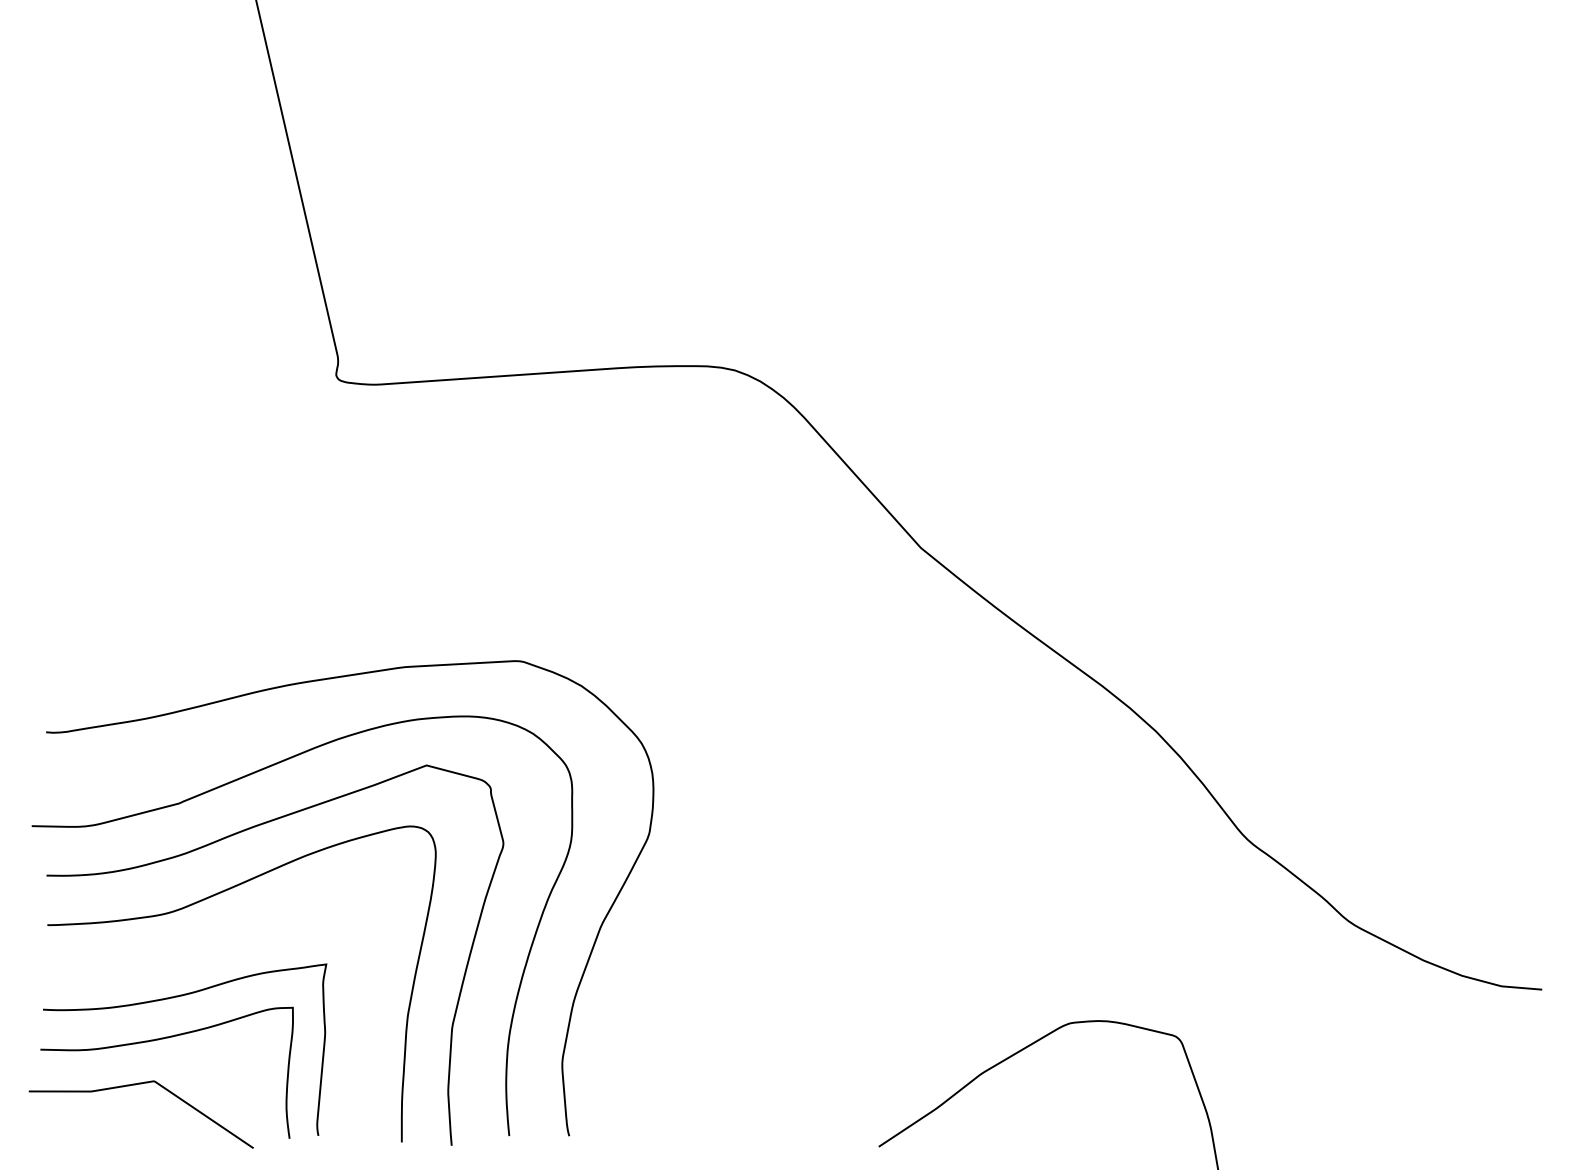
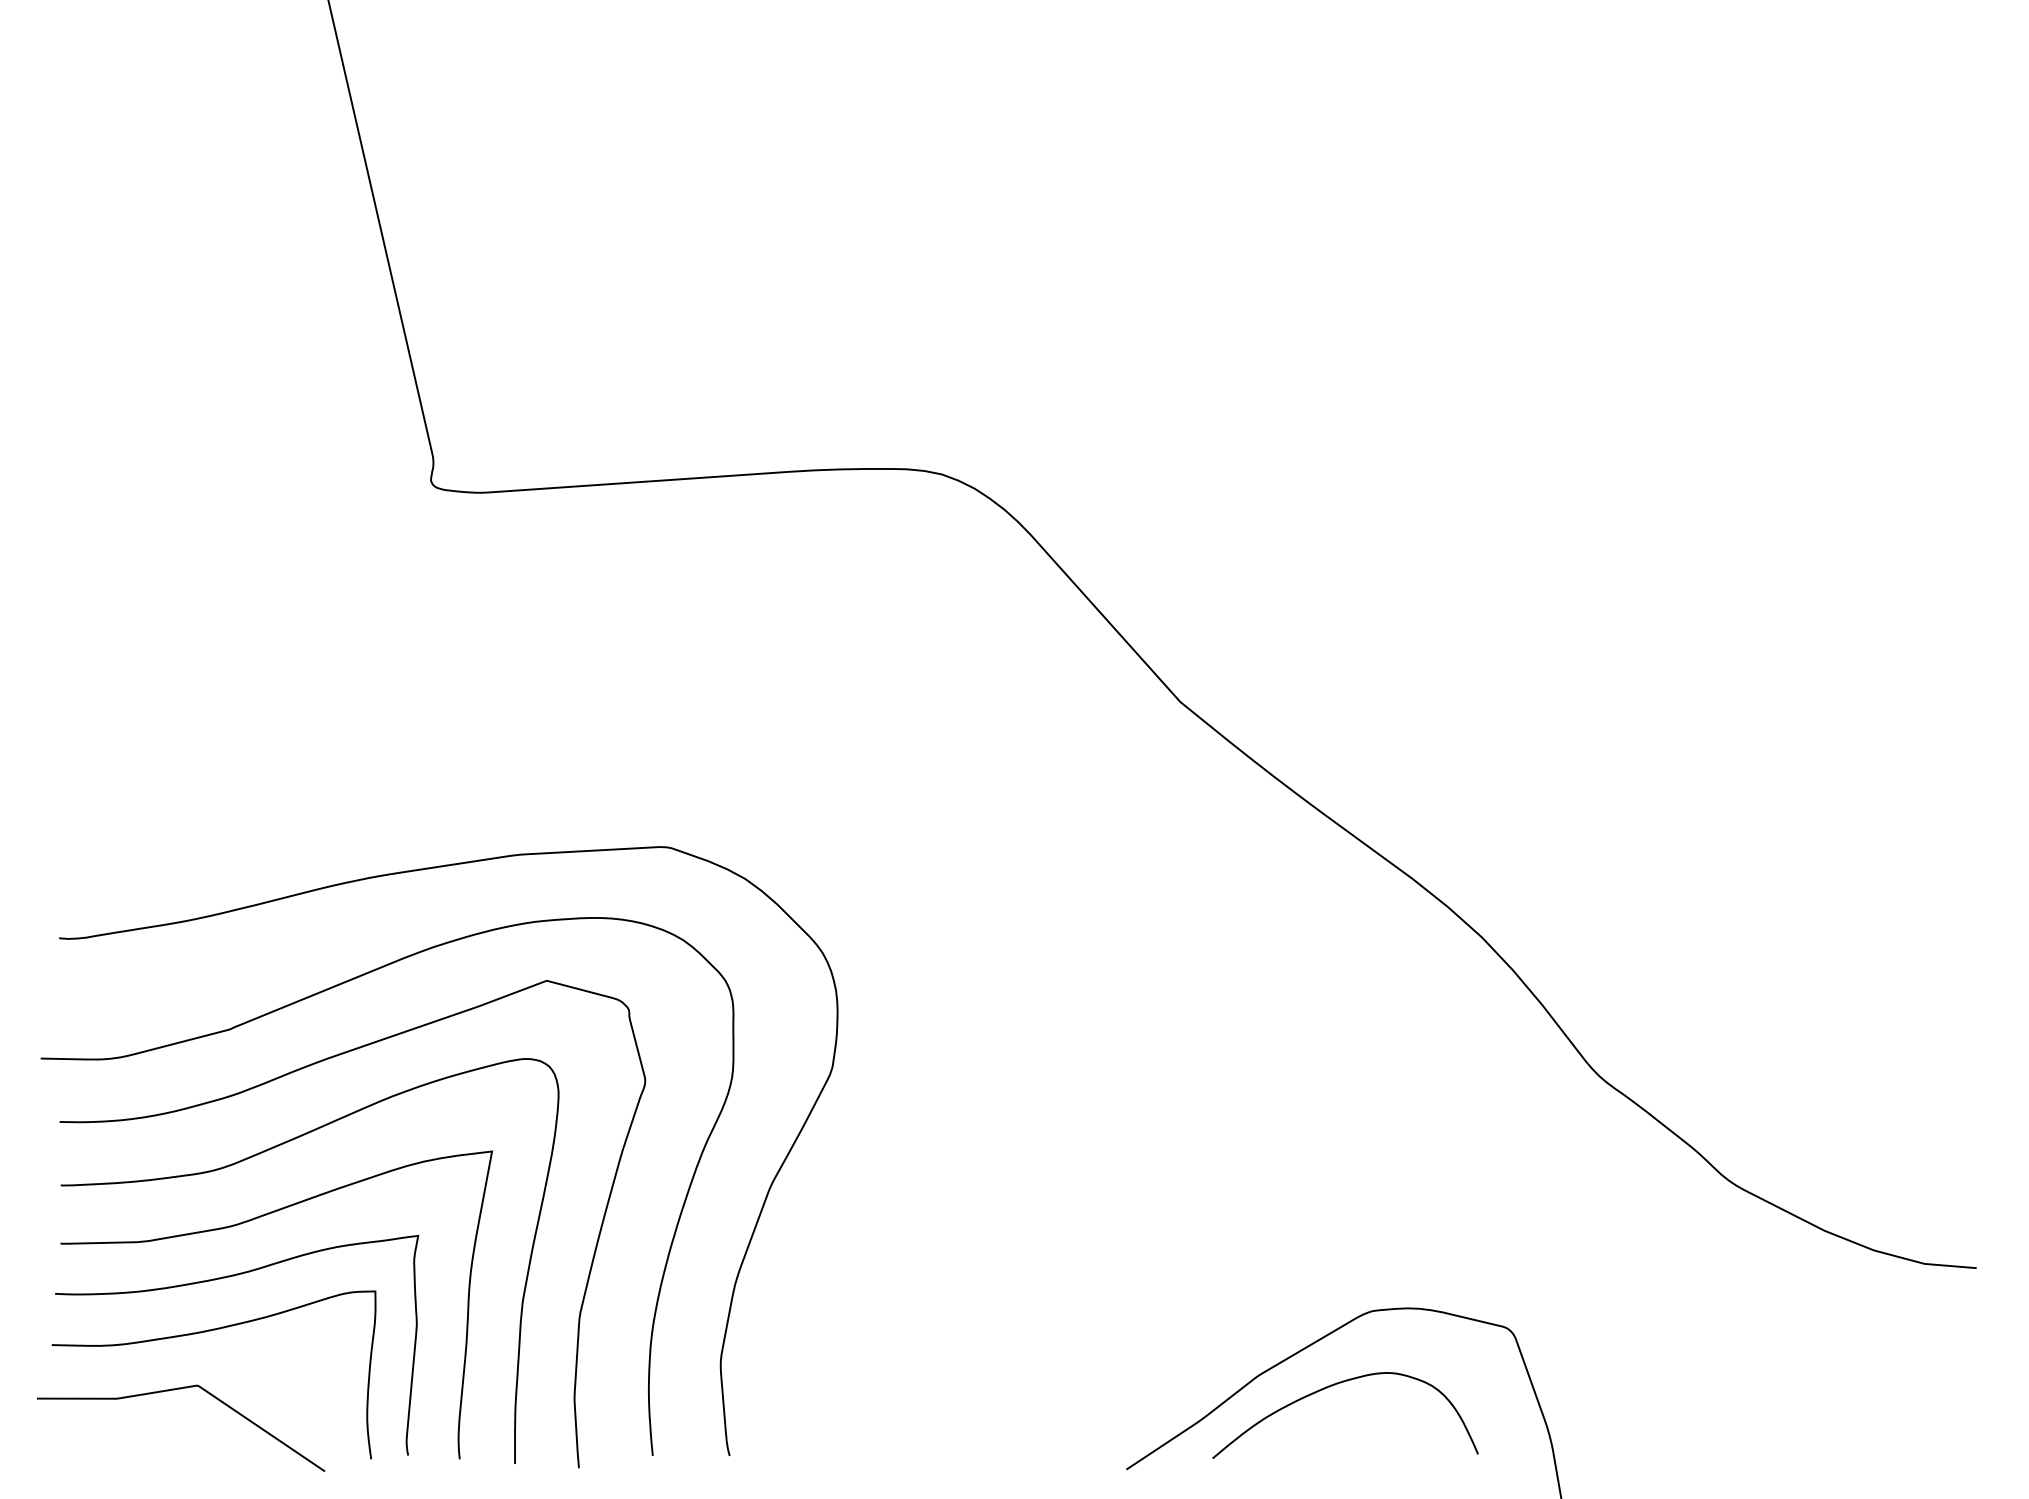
curve: (195, 953) -> (250, 1221), added
curve: (1041, 1081) -> (1335, 1385), added

